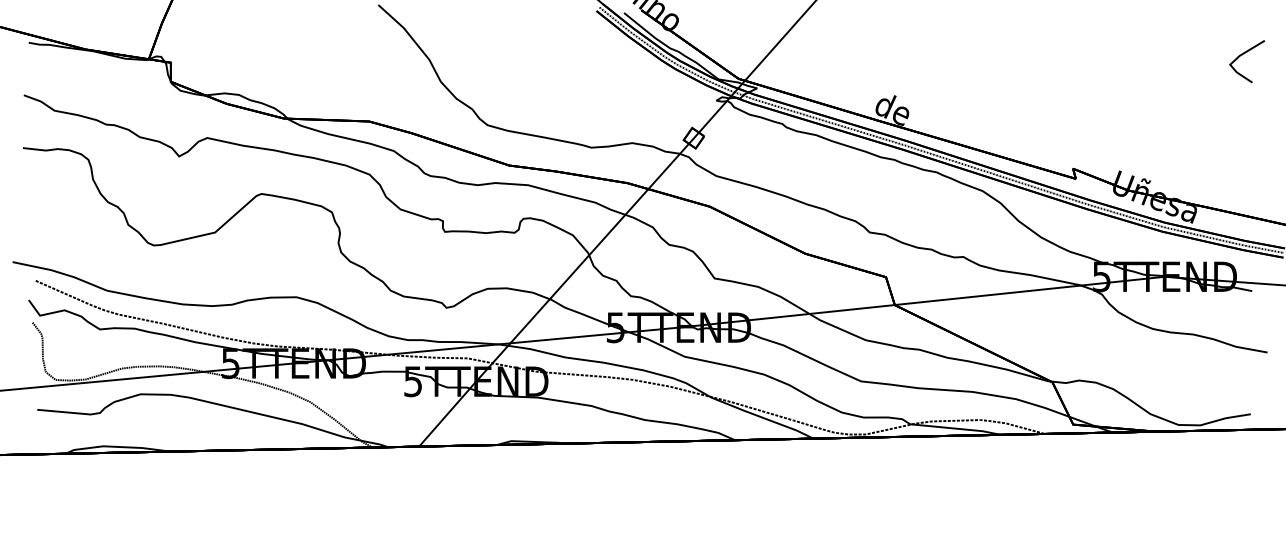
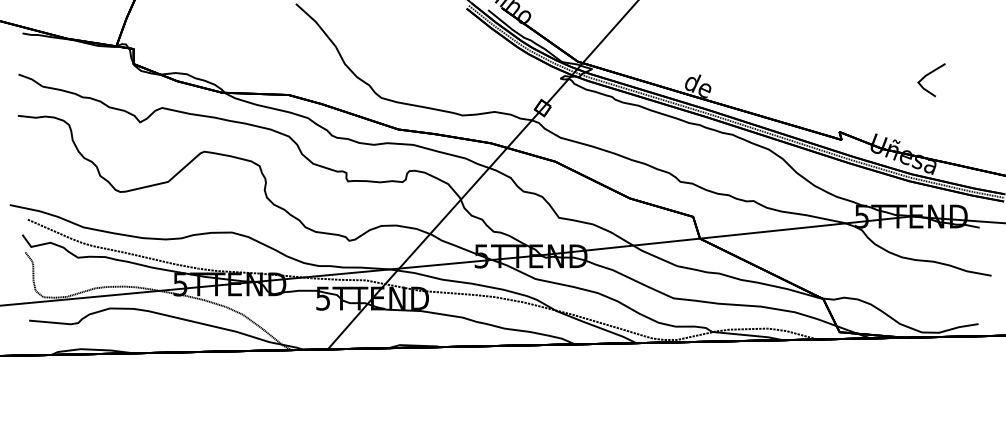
line: (1243, 55) -> (928, 75), moved

